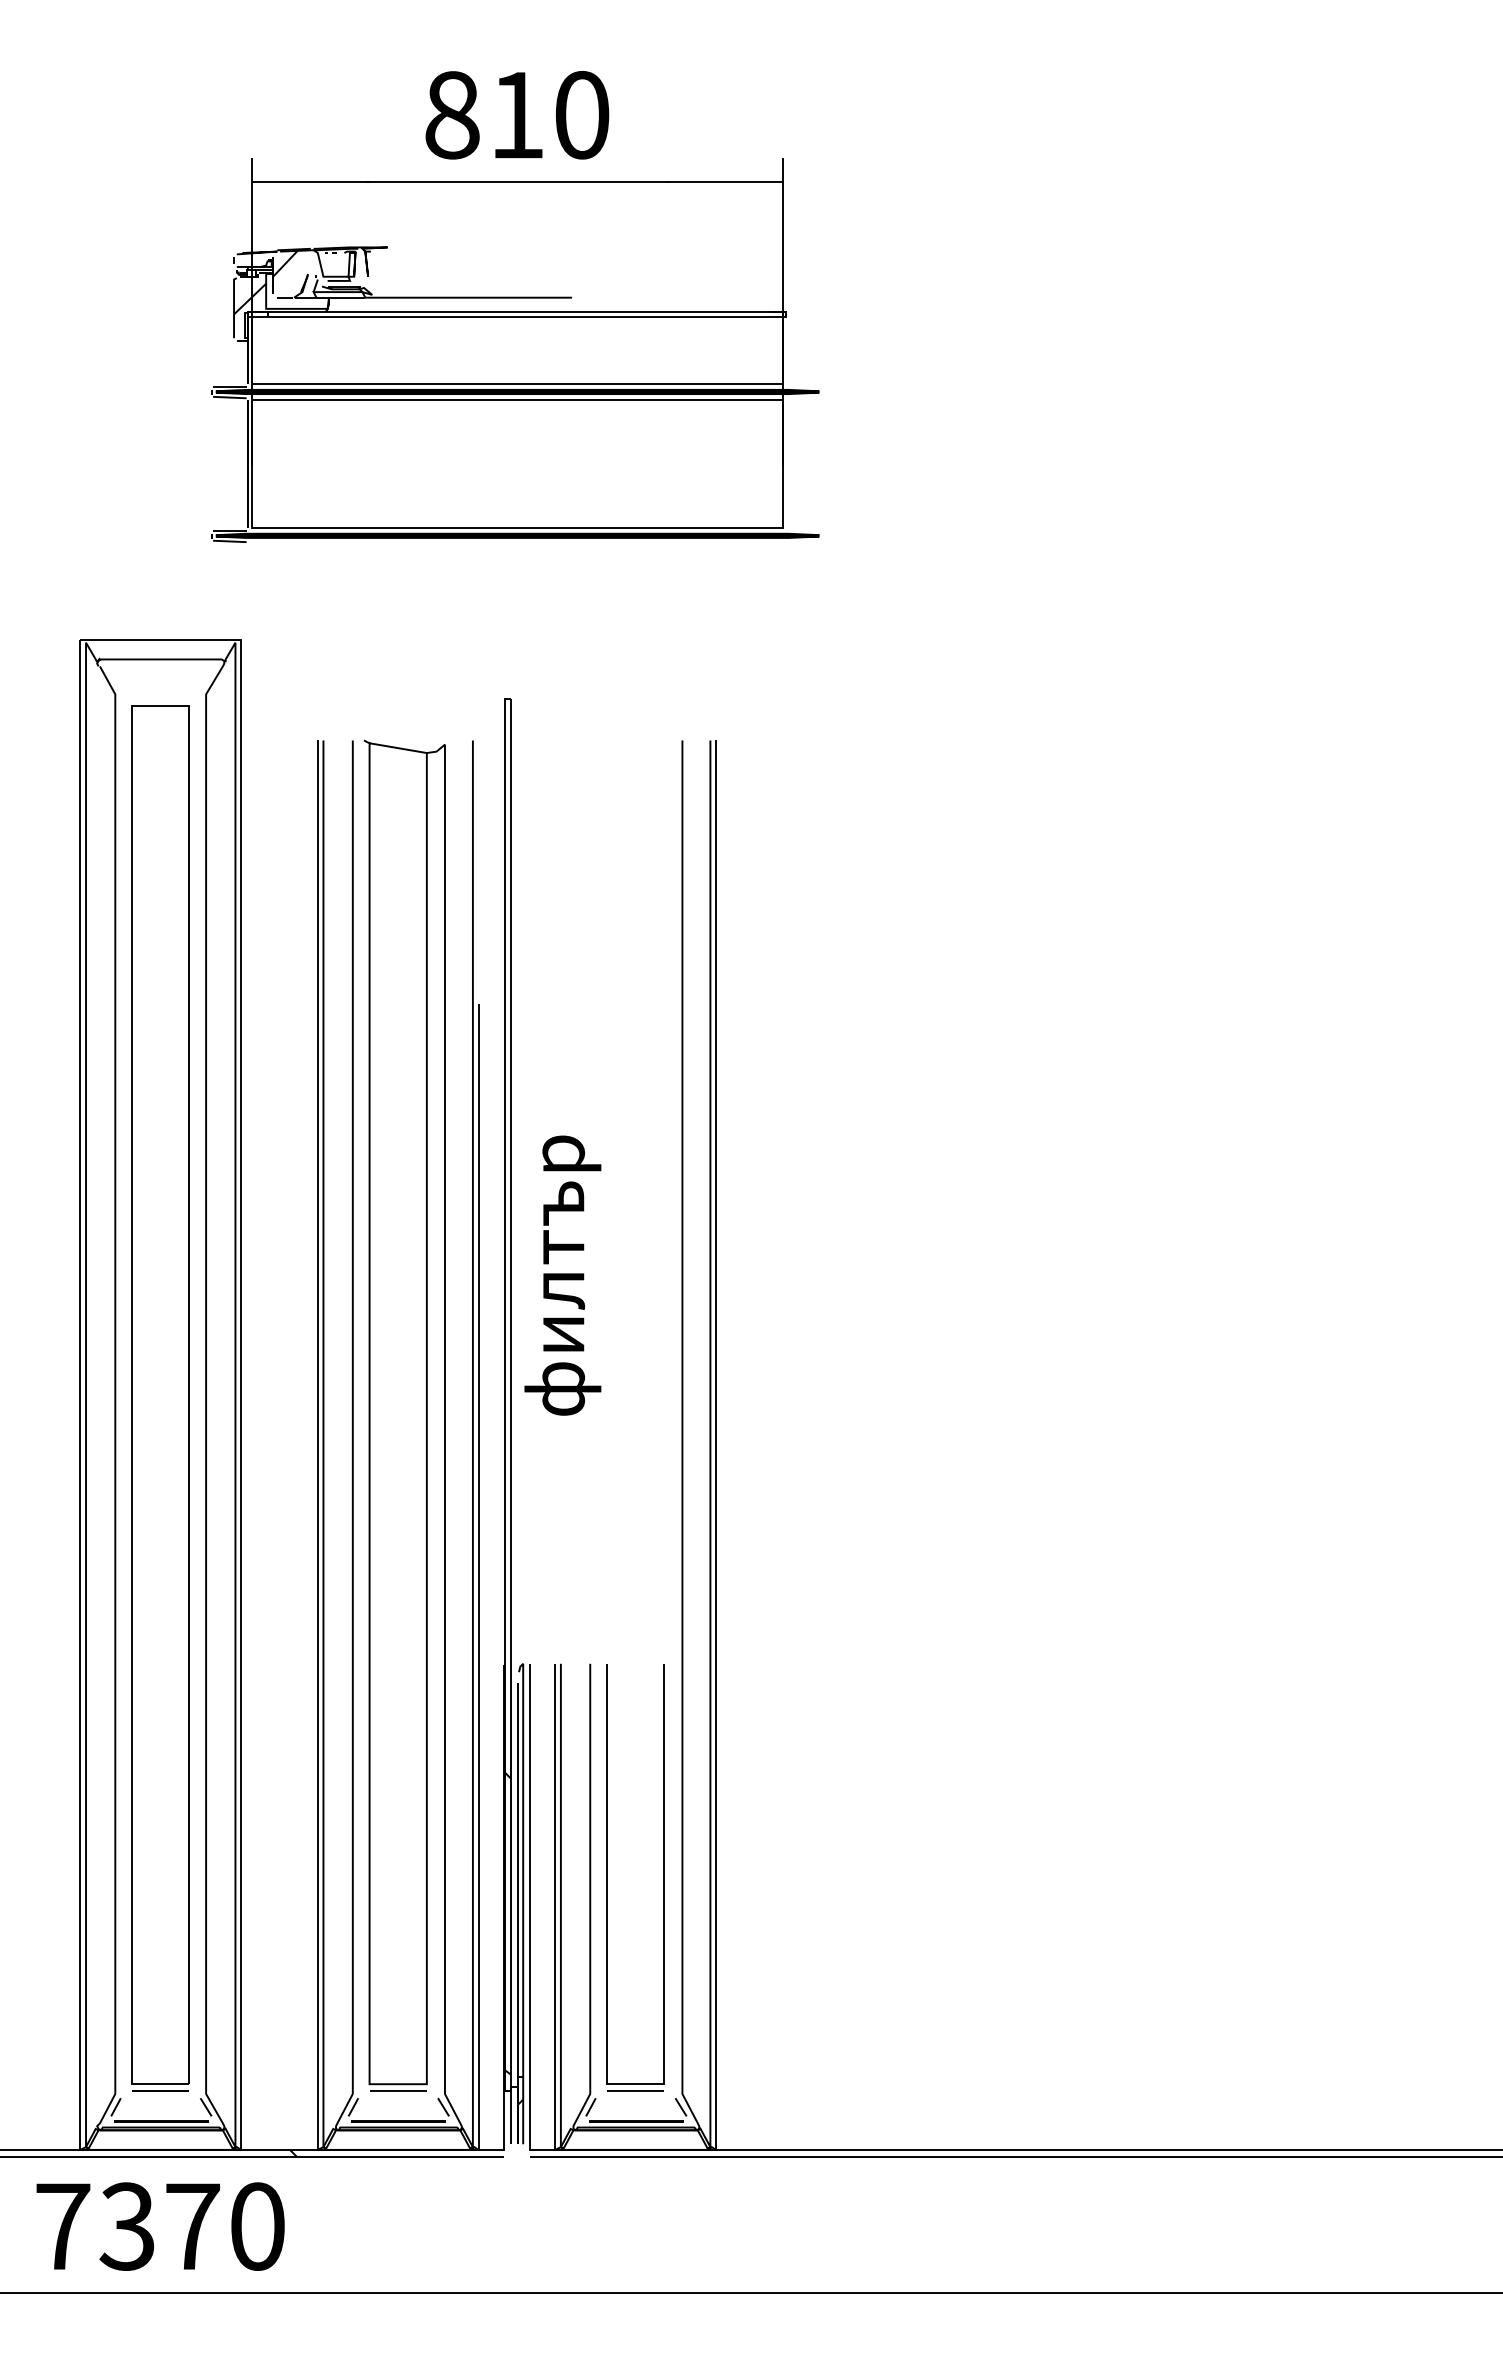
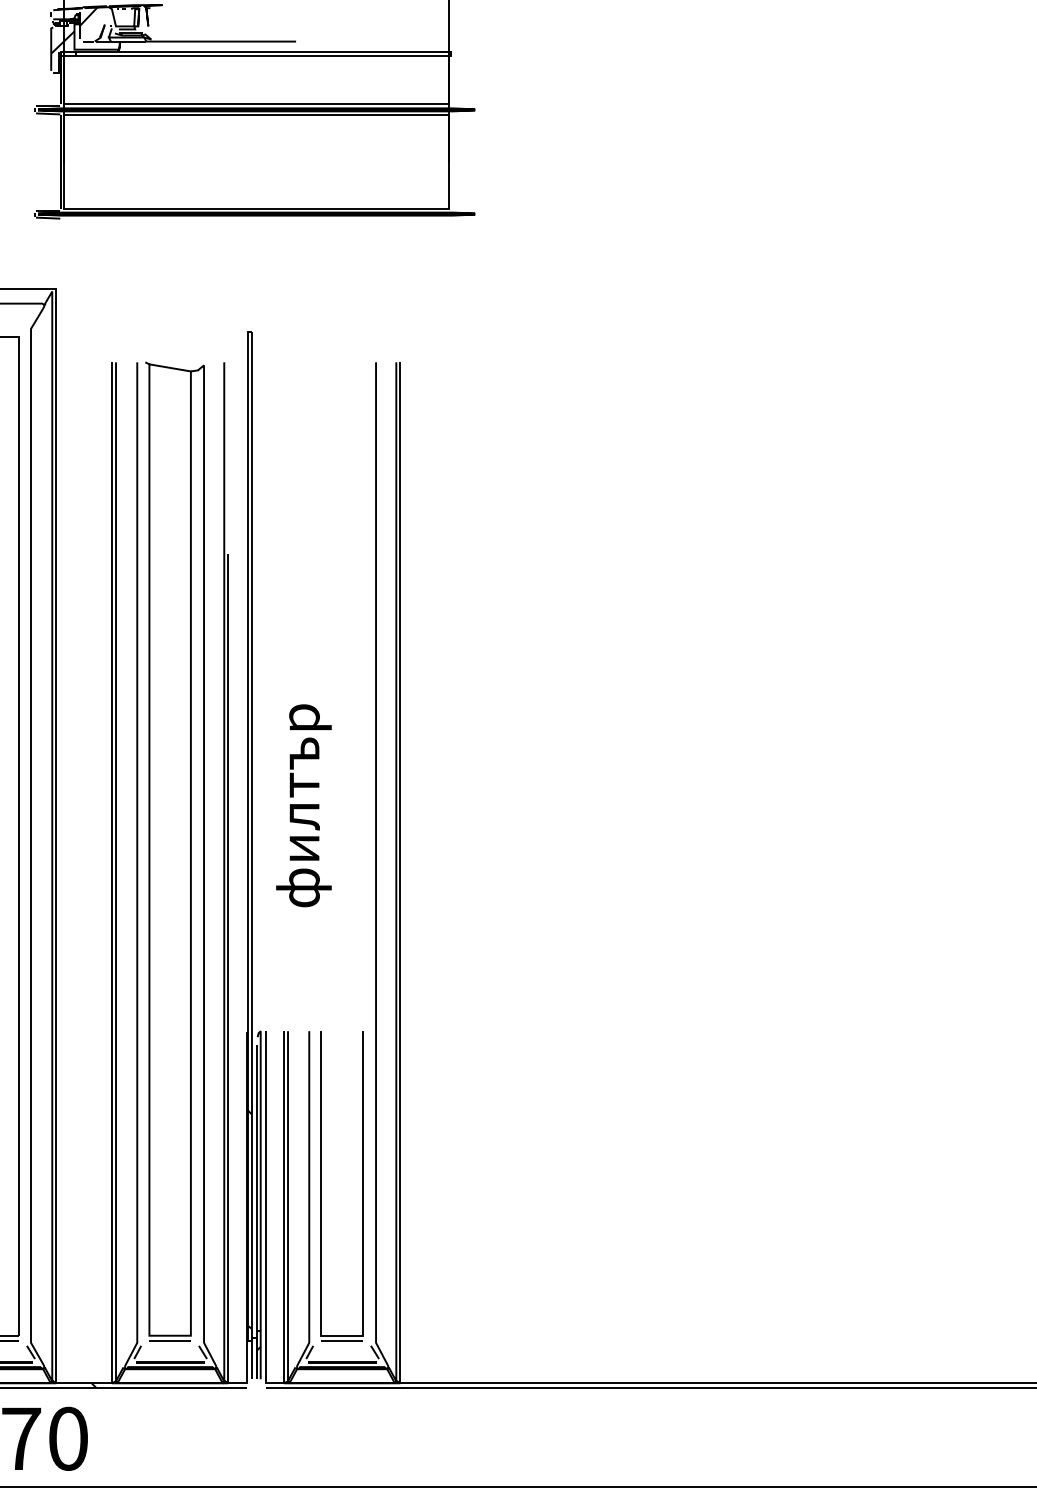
text: (562, 1275) -> (303, 805), moved

